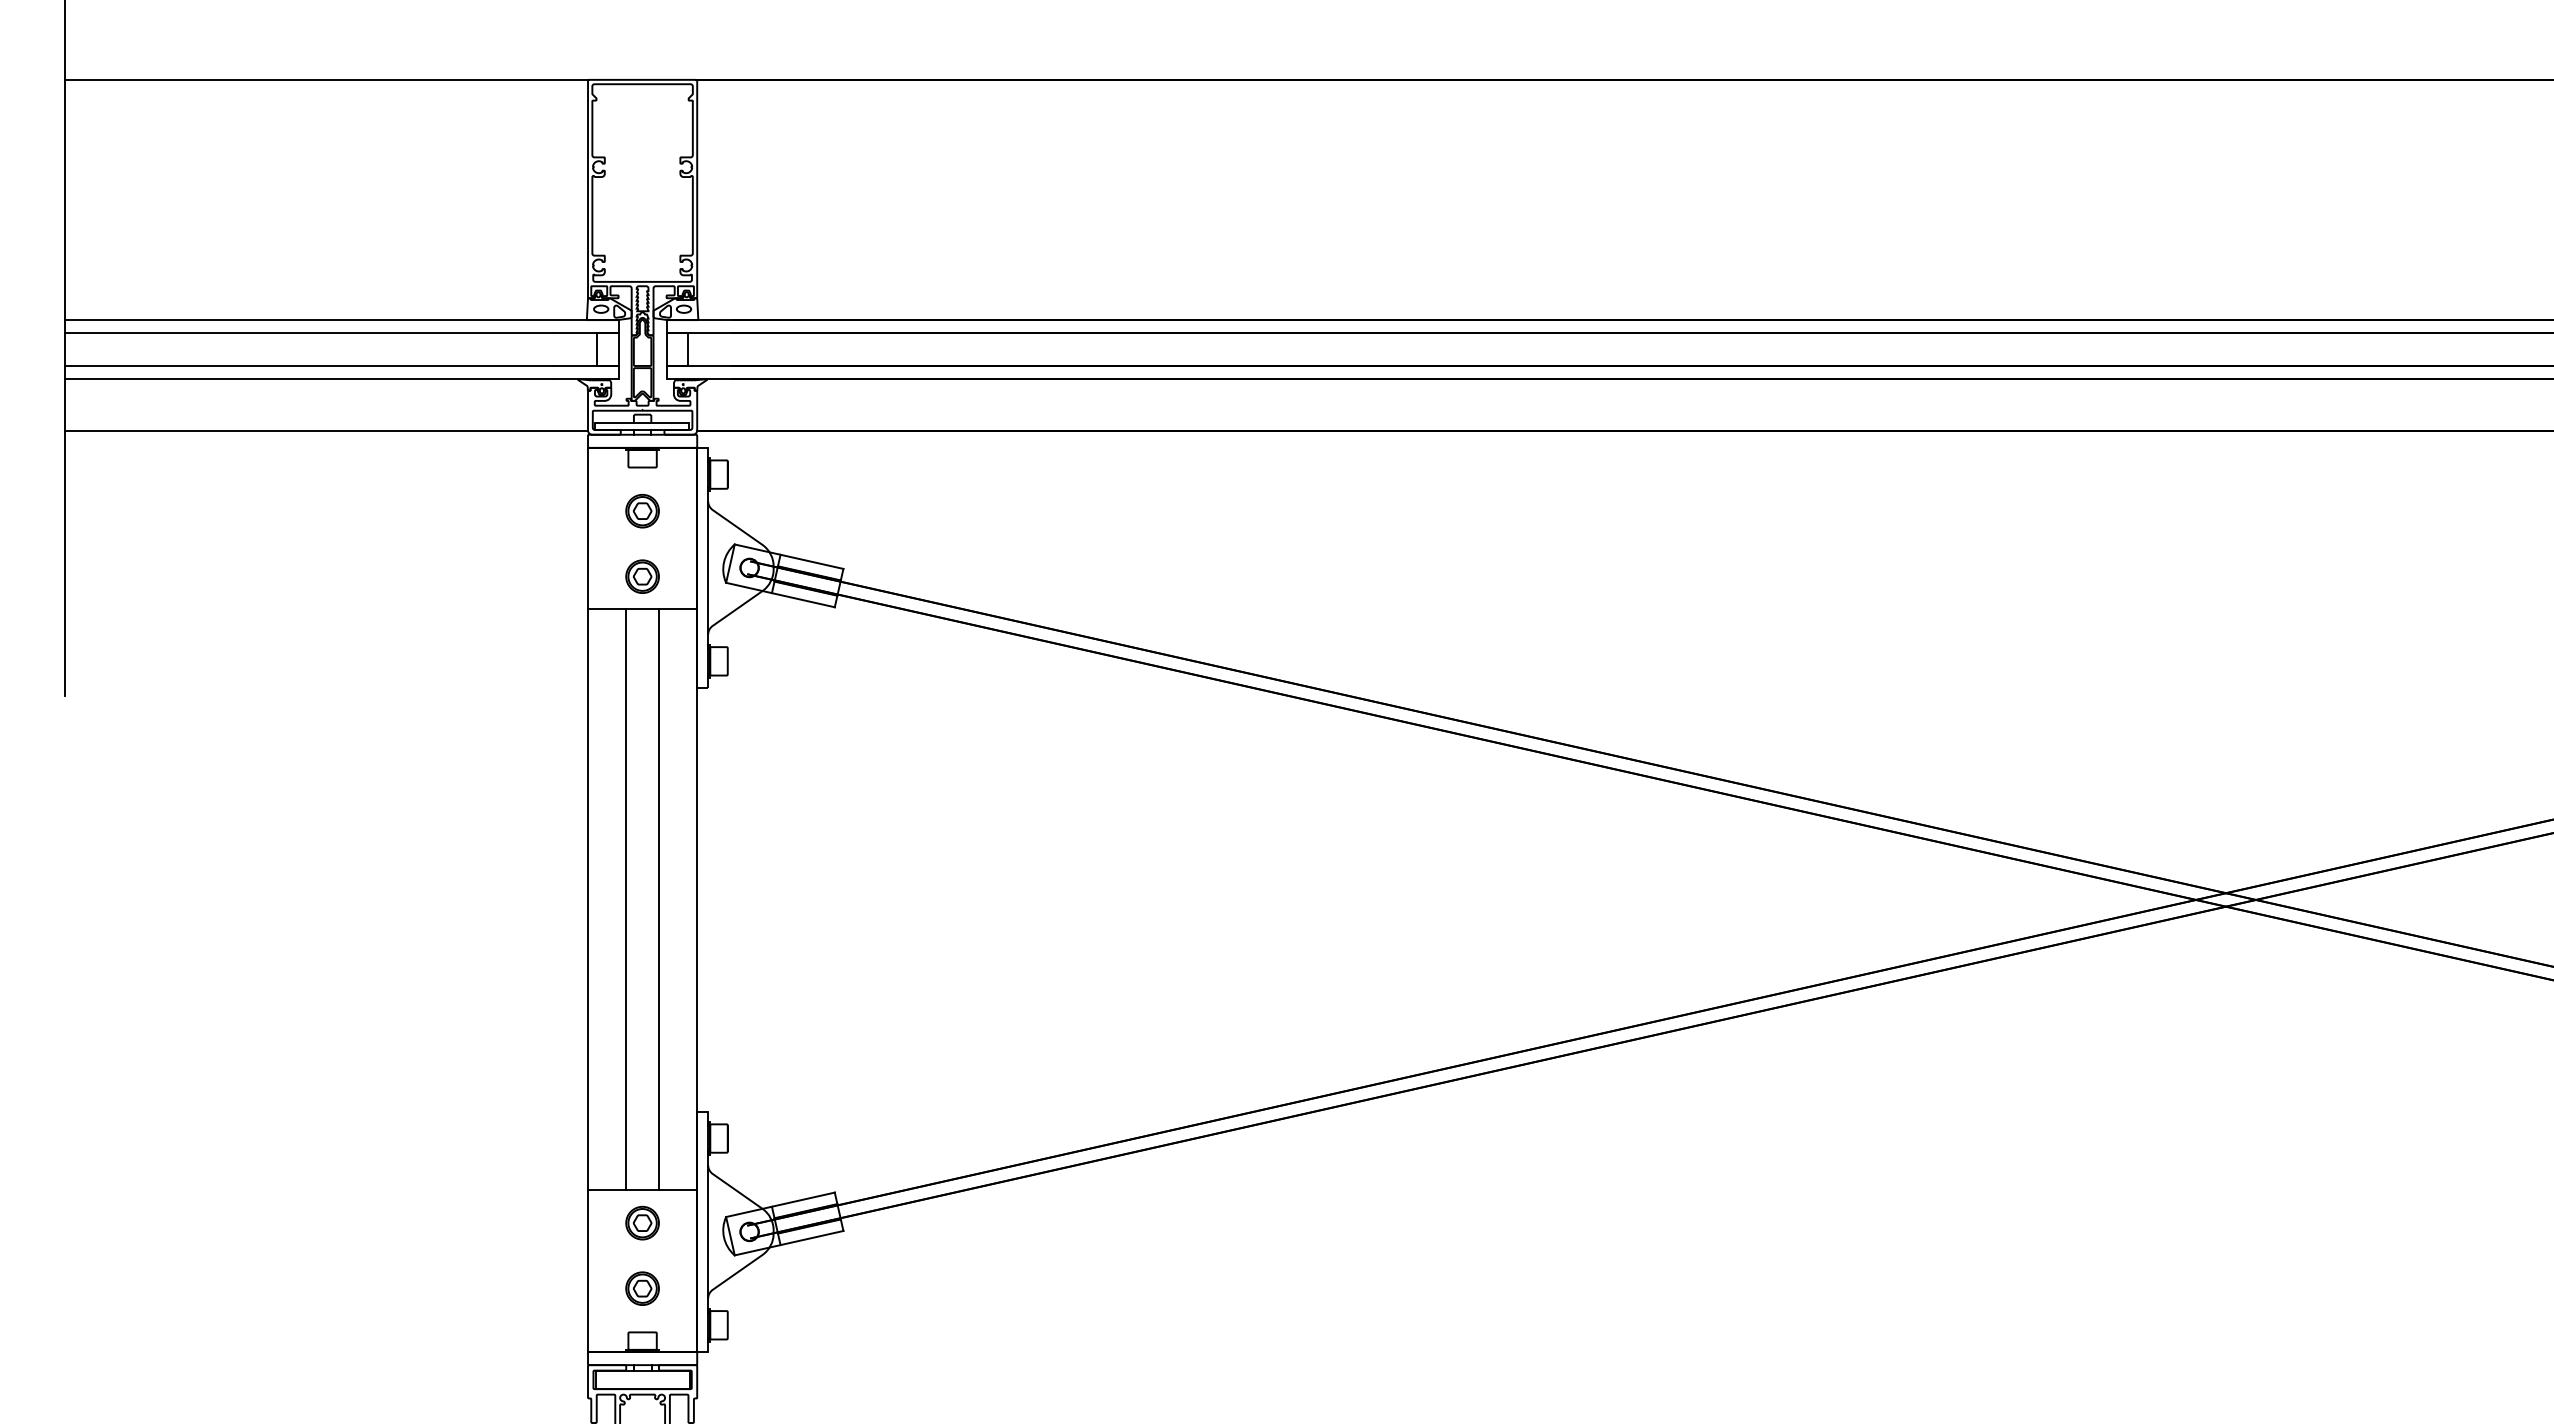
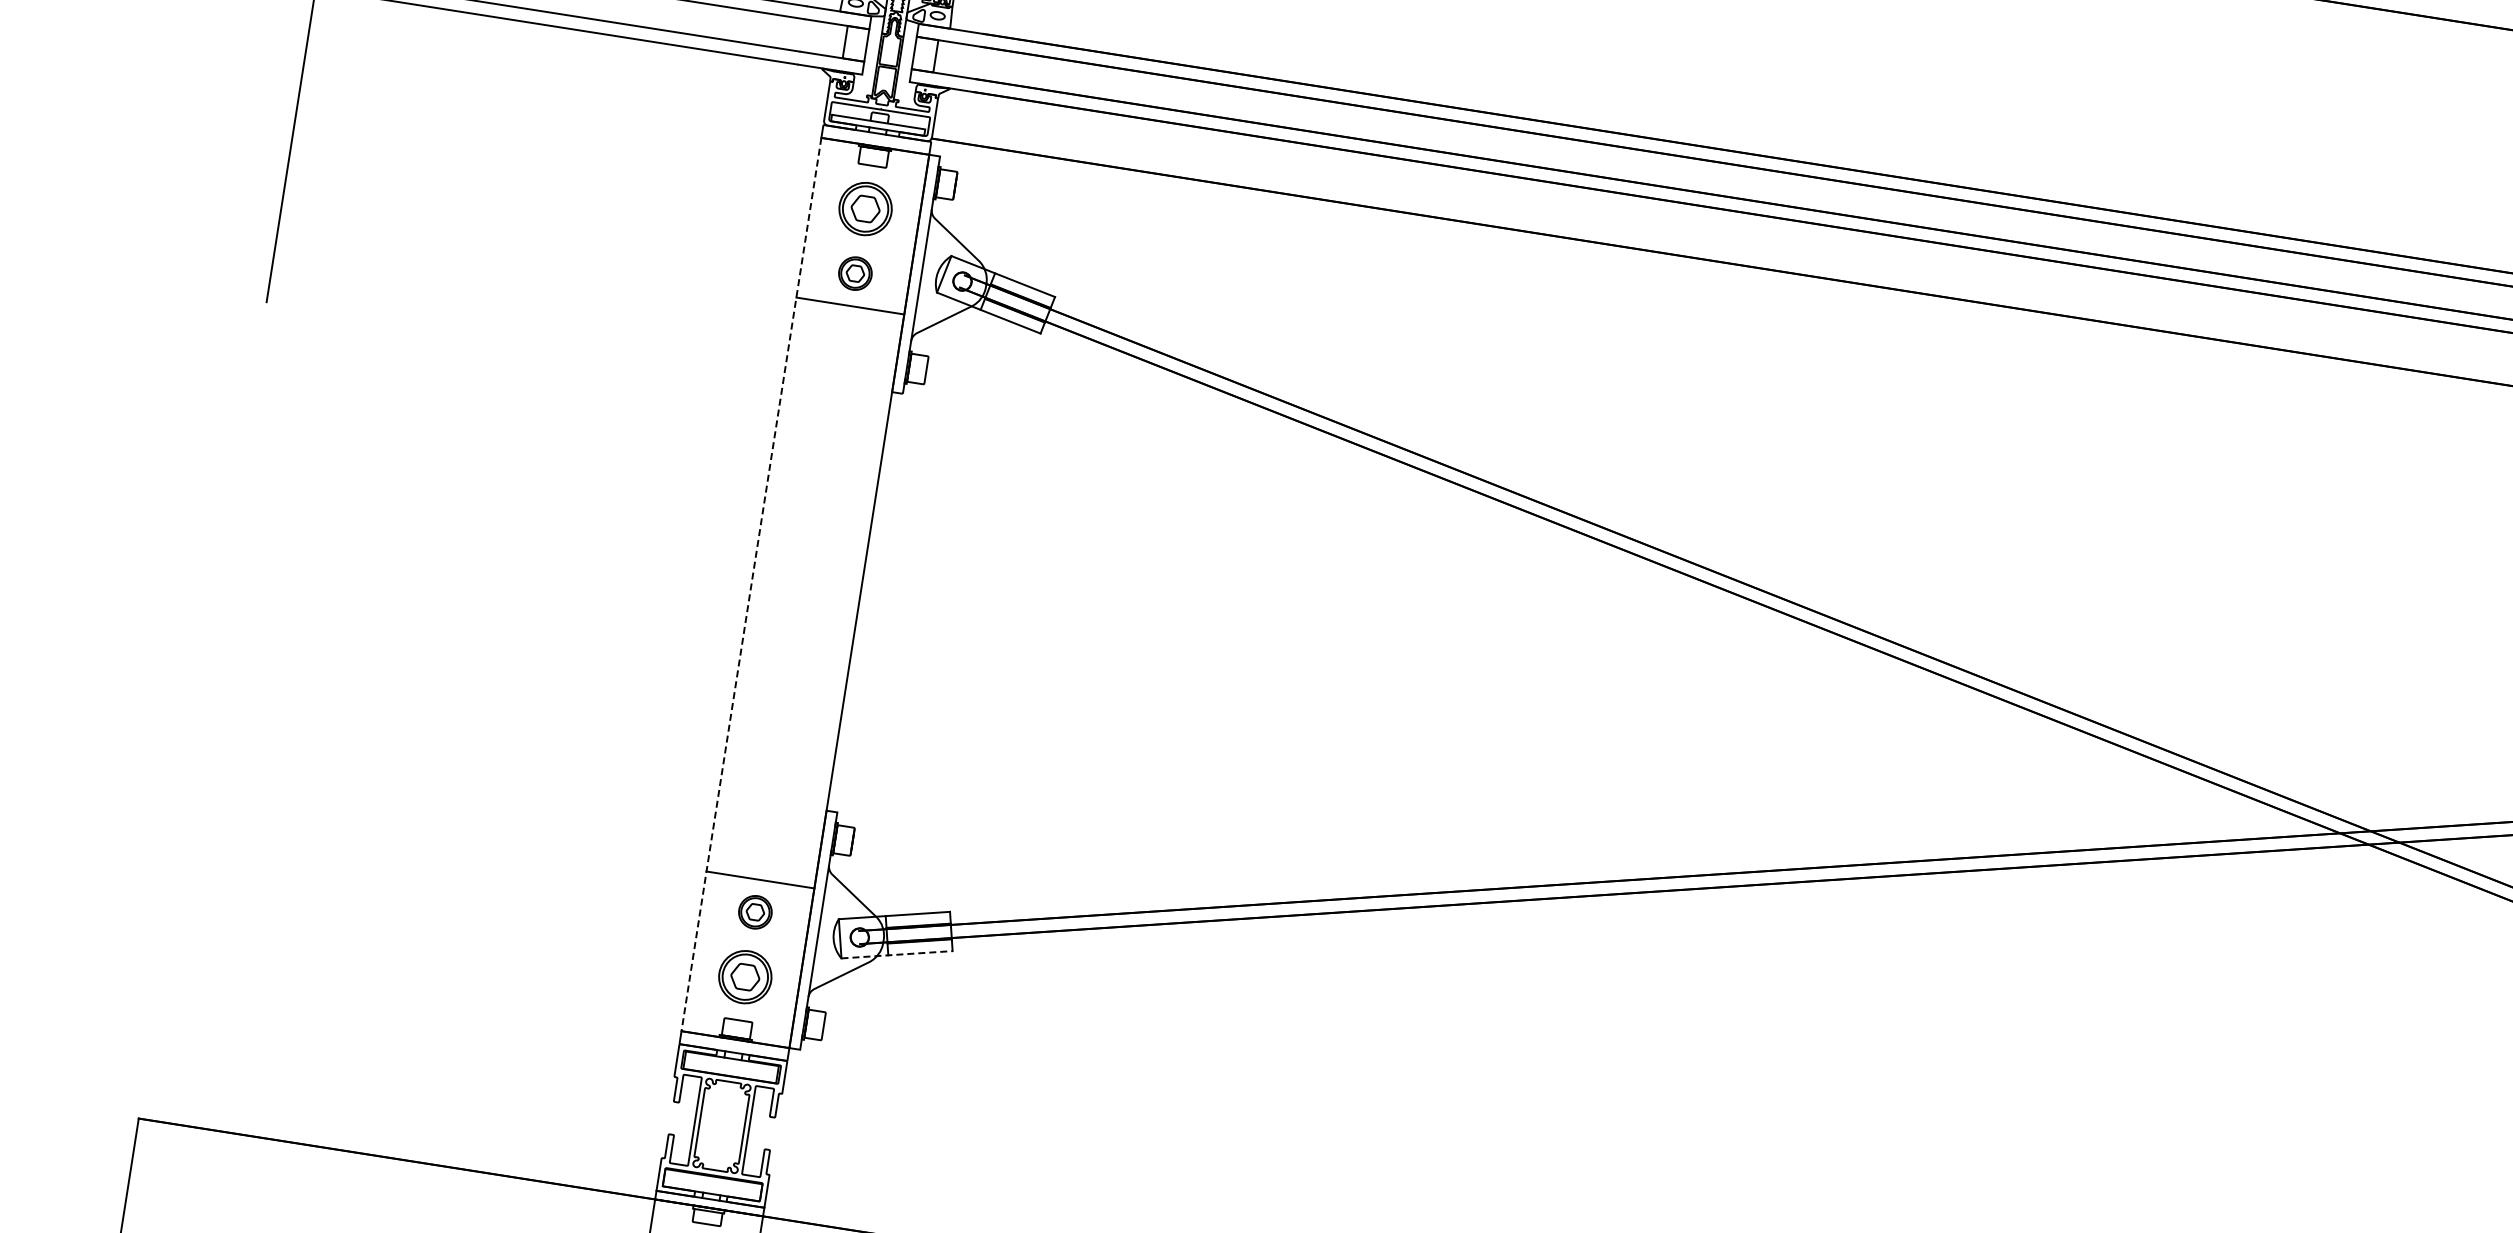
line: (326, 431) -> (565, 81), removed
part: (642, 510) -> (865, 208), size x1.6
line: (626, 899) -> (789, 590), removed
line: (658, 899) -> (821, 595), removed
line: (588, 900) -> (751, 585), solid -> dashed
line: (789, 1243) -> (897, 955), solid -> dashed
part: (642, 1288) -> (745, 976), size x1.6

